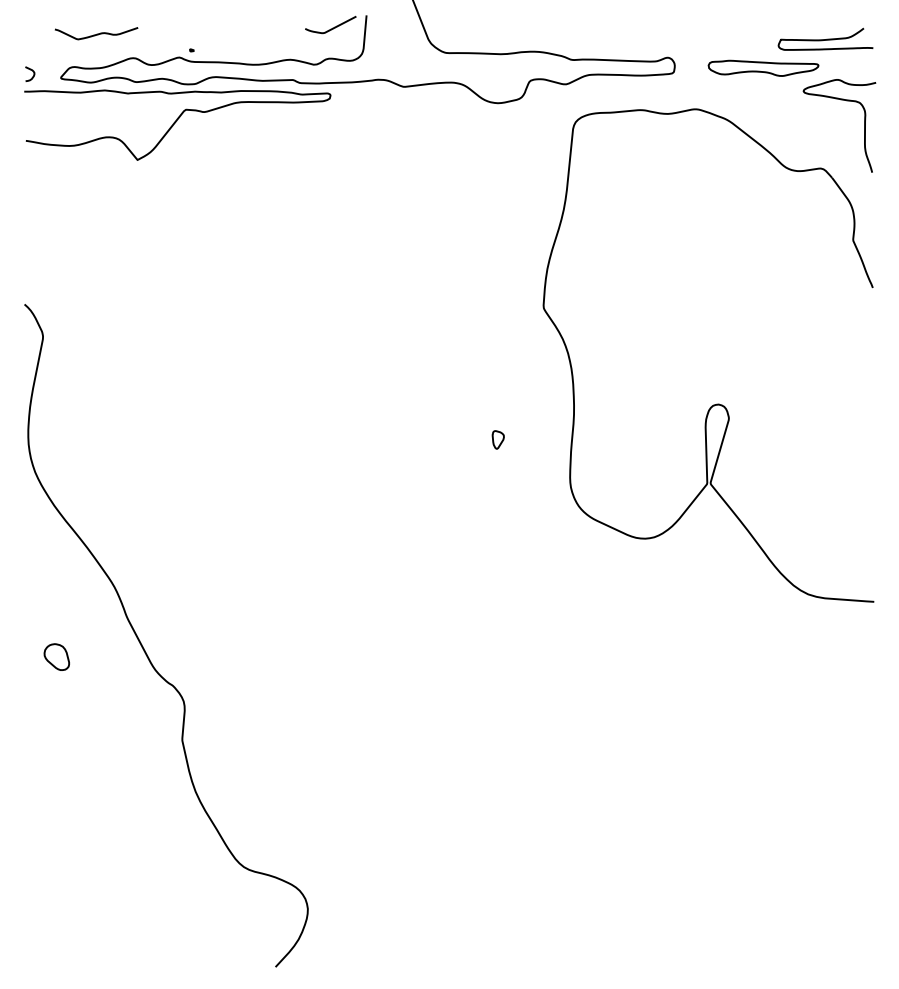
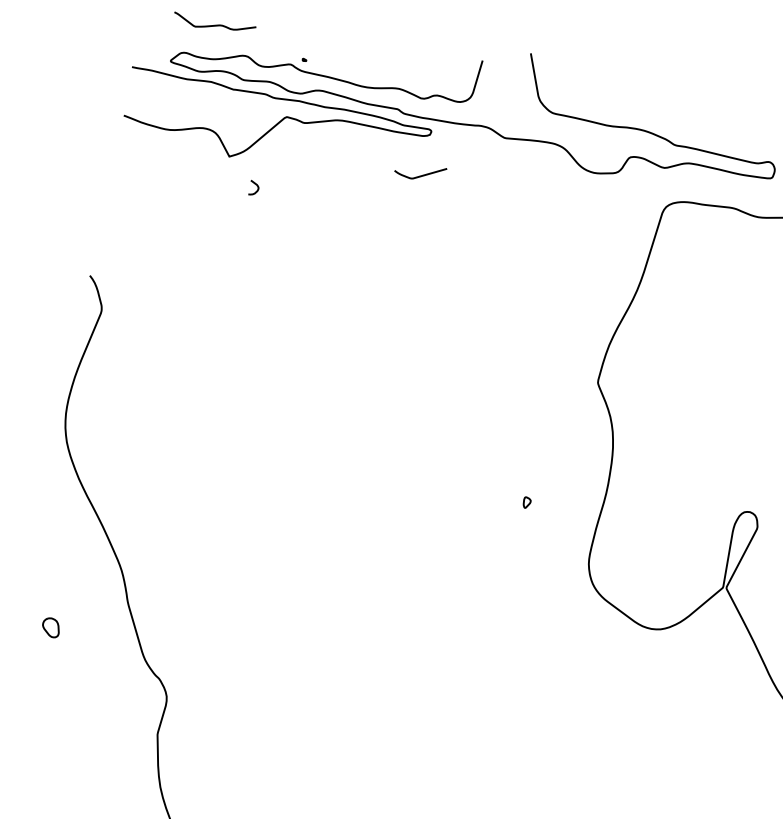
curve: (332, 27) -> (421, 174), moved
curve: (32, 71) -> (257, 186), moved
part: (497, 439) -> (526, 502), size x0.6
part: (56, 656) -> (51, 627), size x0.7

